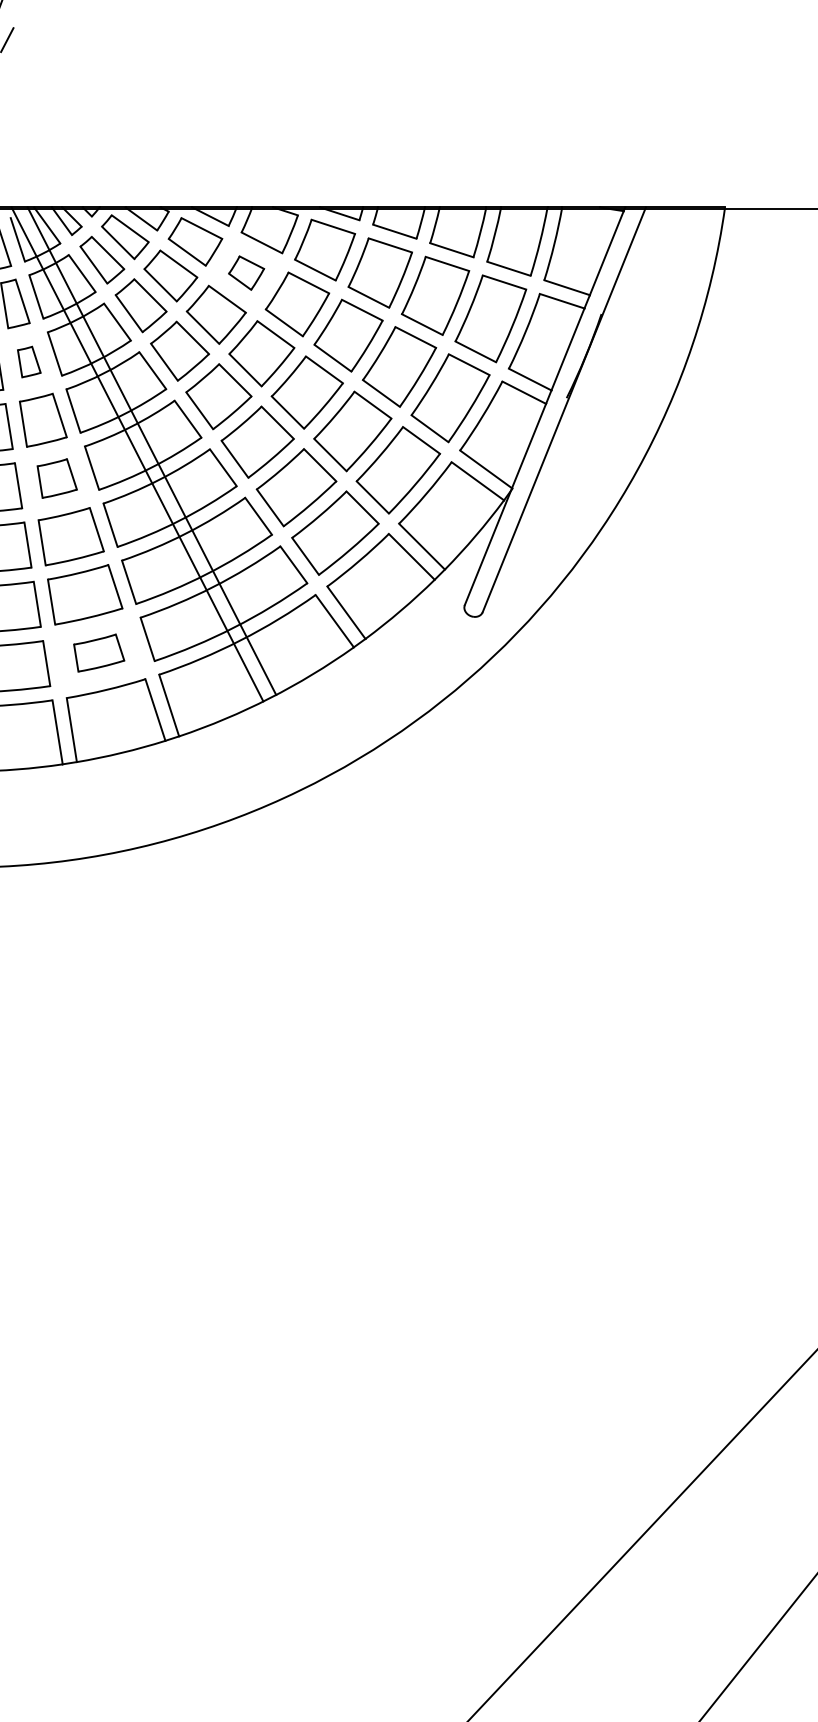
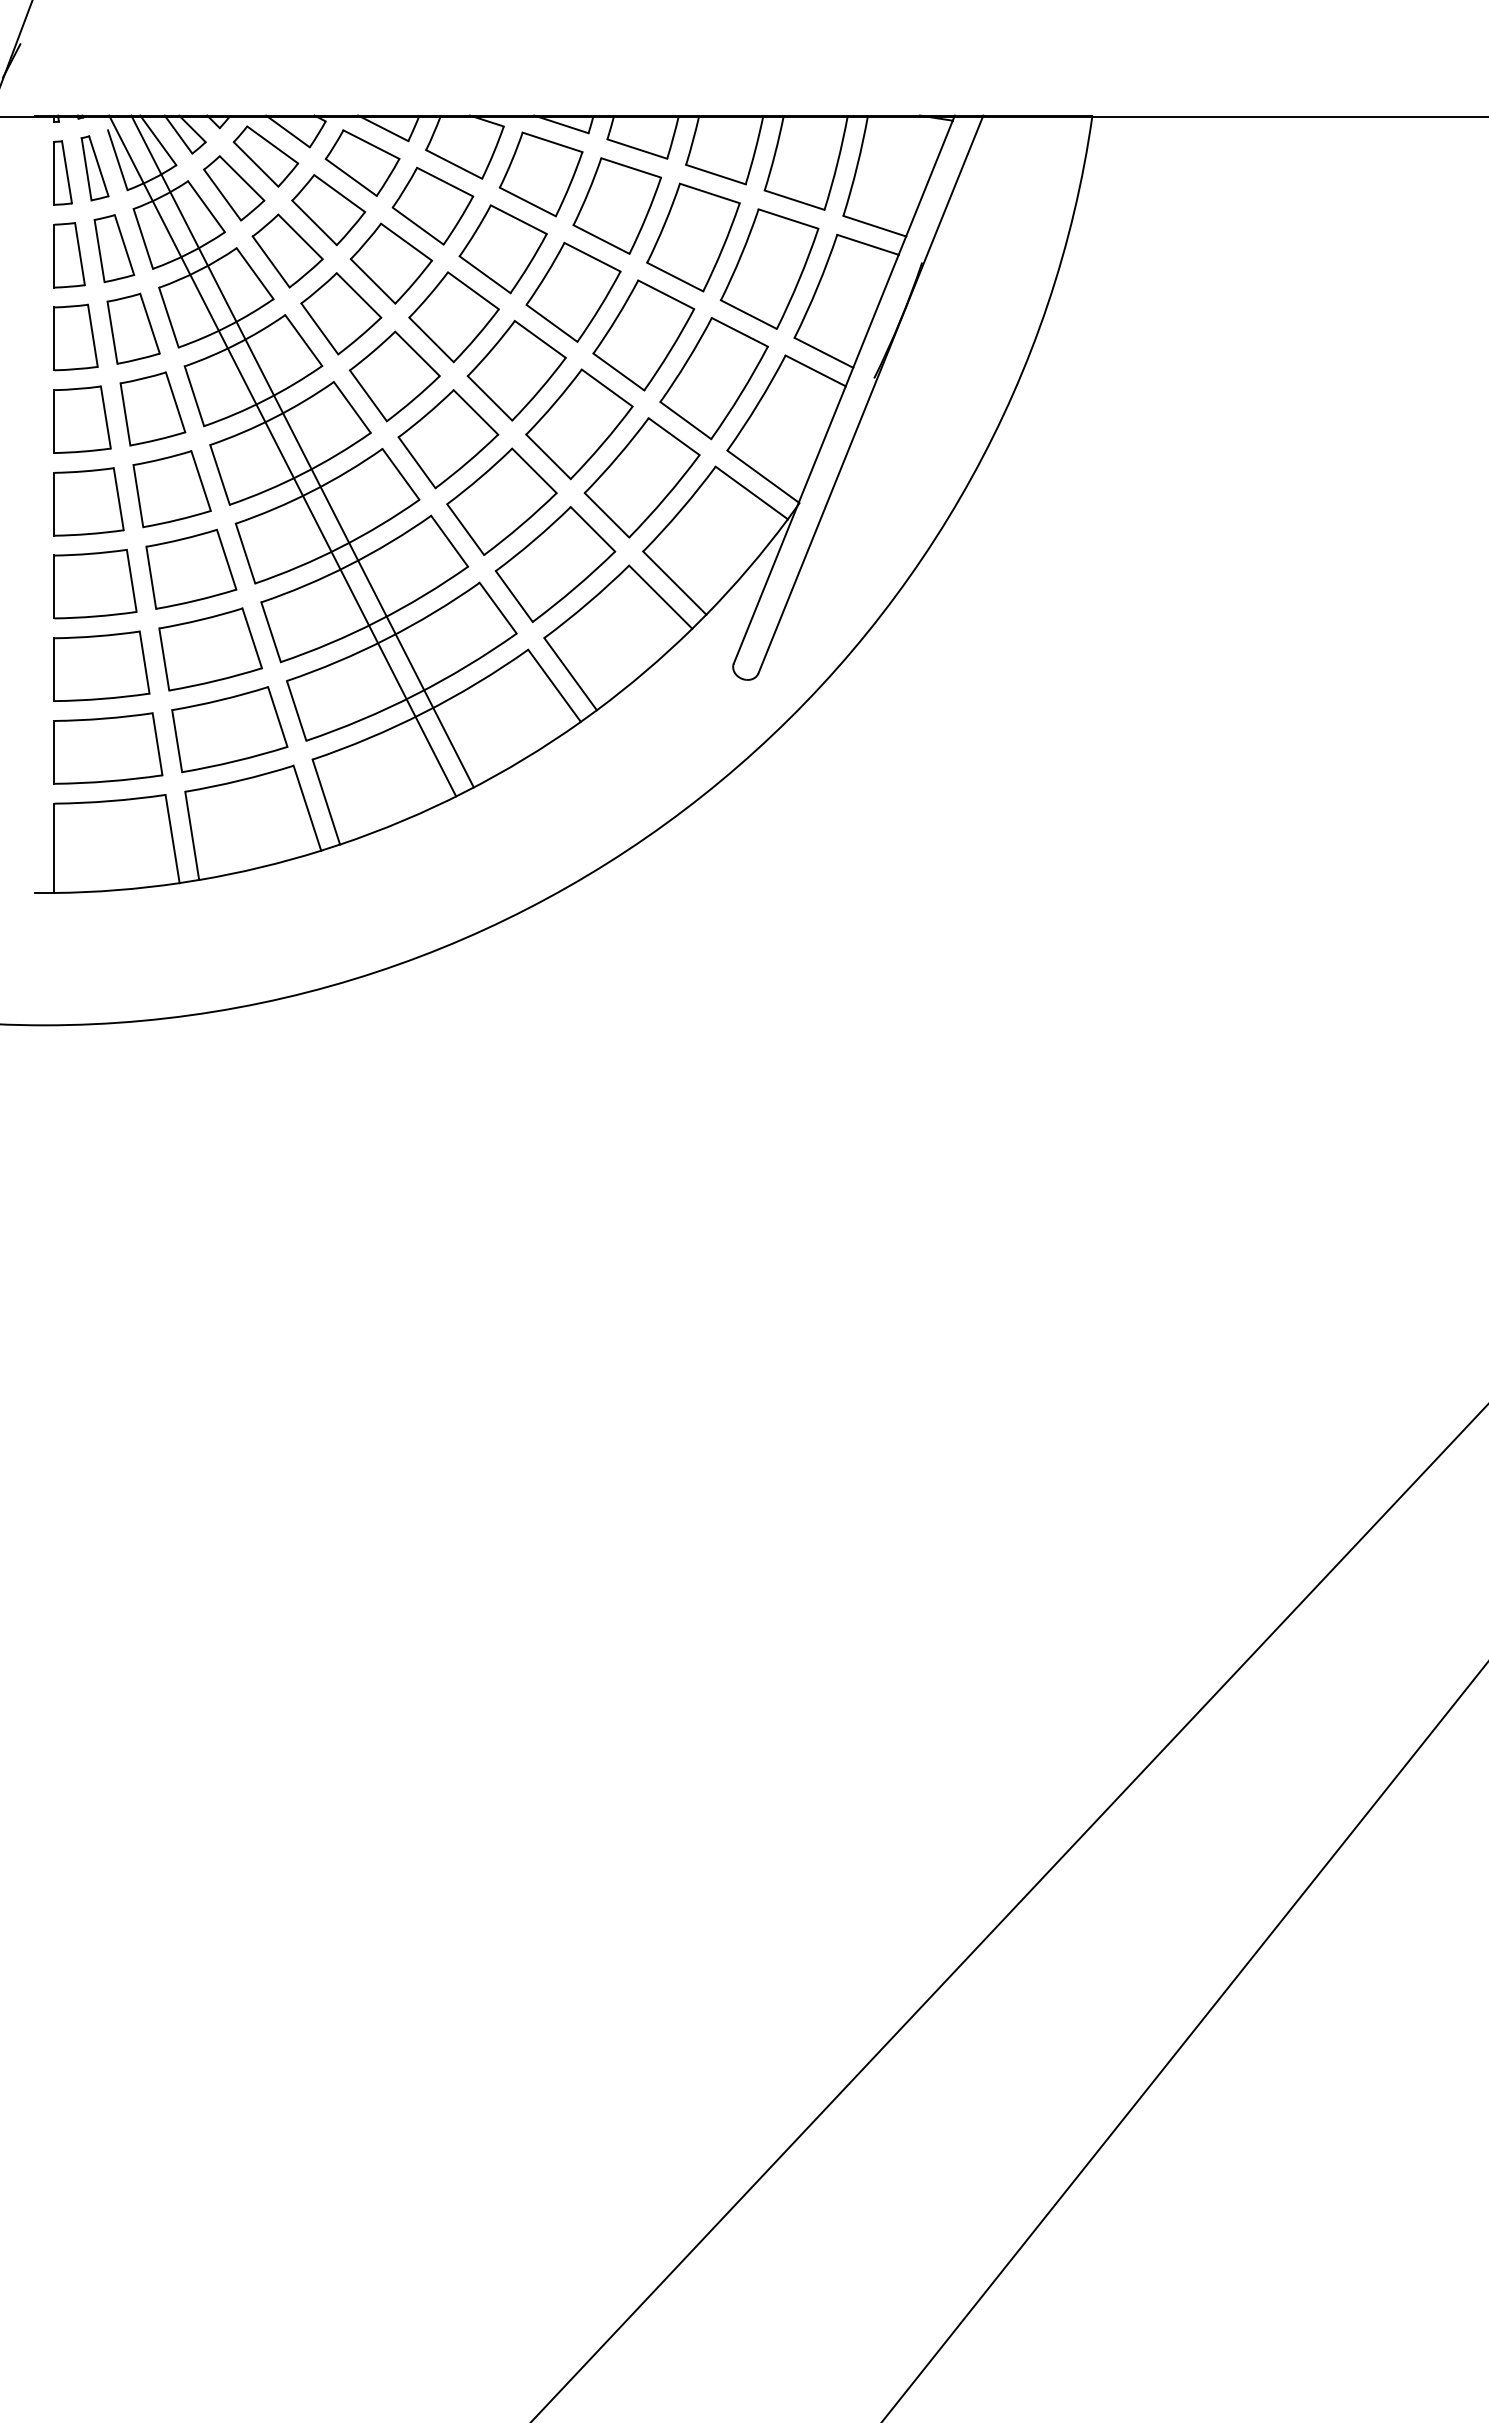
part: (246, 272) -> (432, 205), size x1.67
part: (29, 361) -> (133, 328), size x1.67
part: (56, 478) -> (171, 489), size x1.43
part: (98, 652) -> (229, 729), size x1.67

